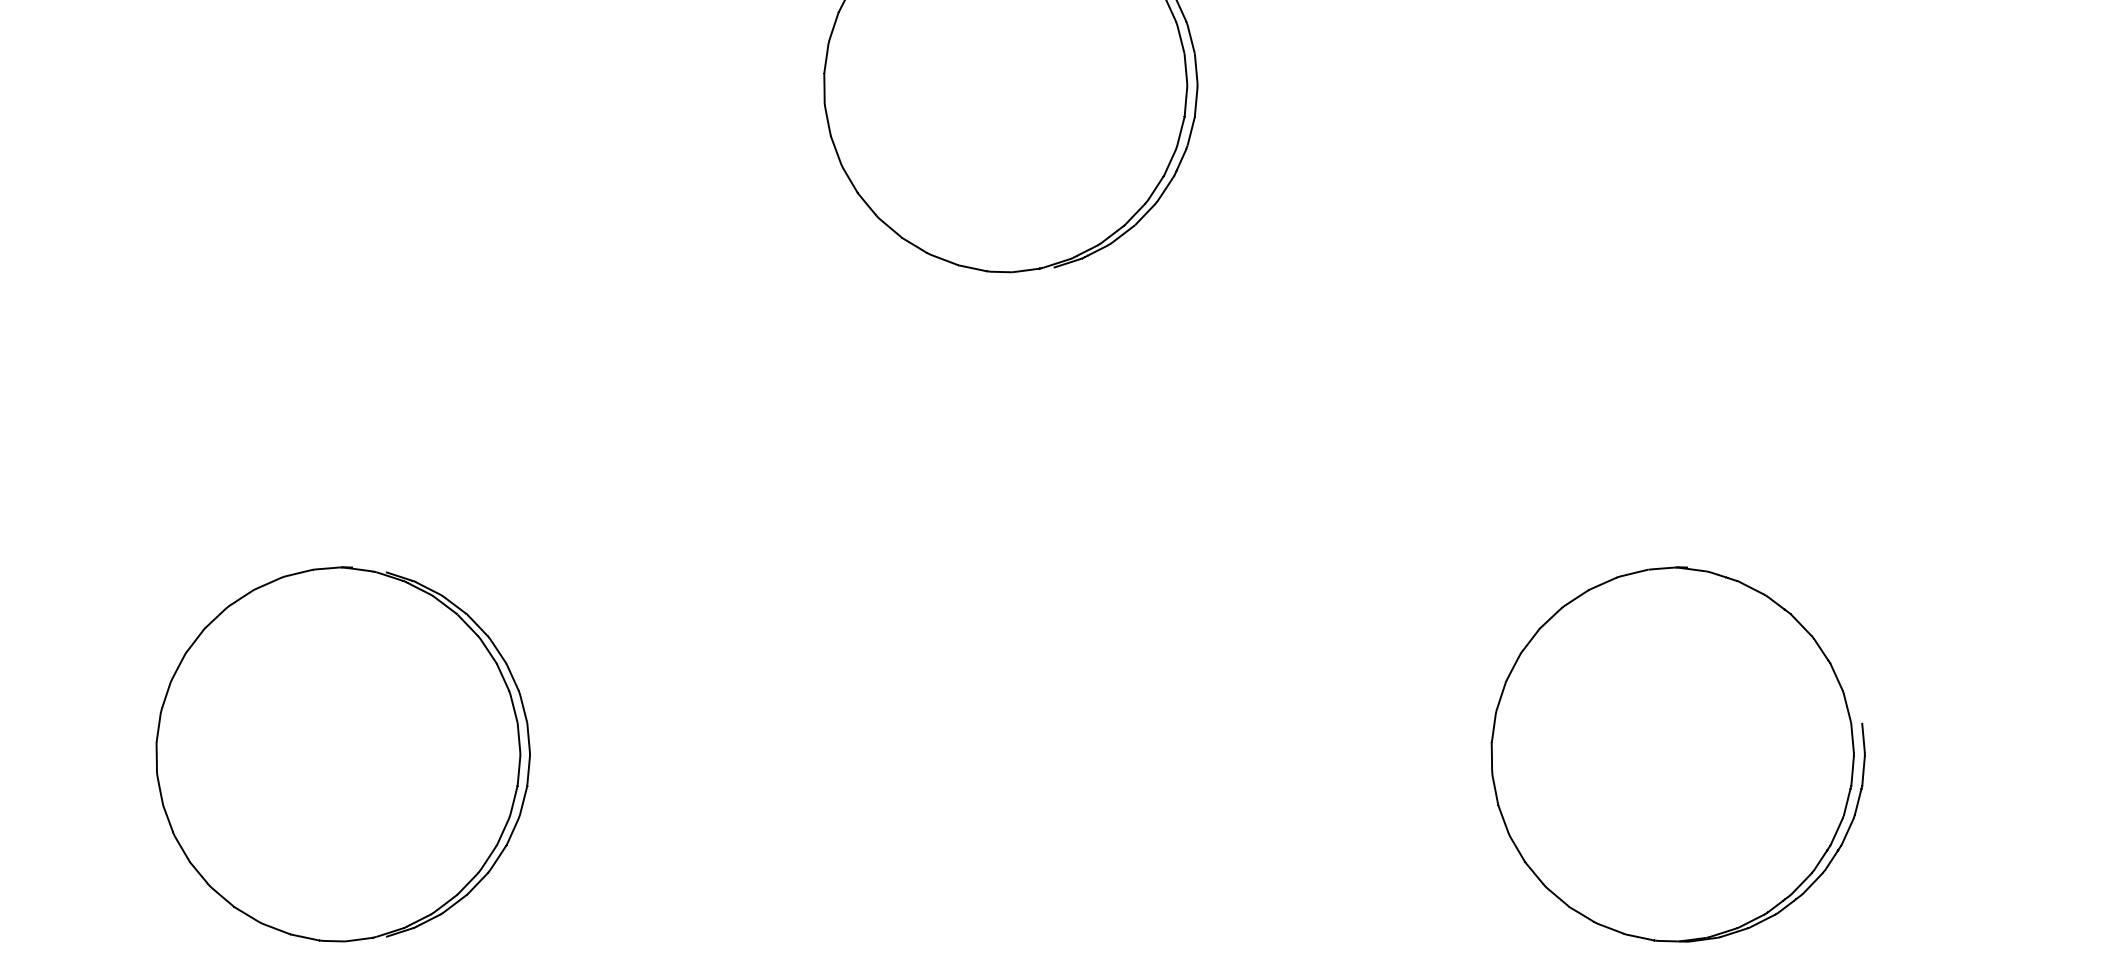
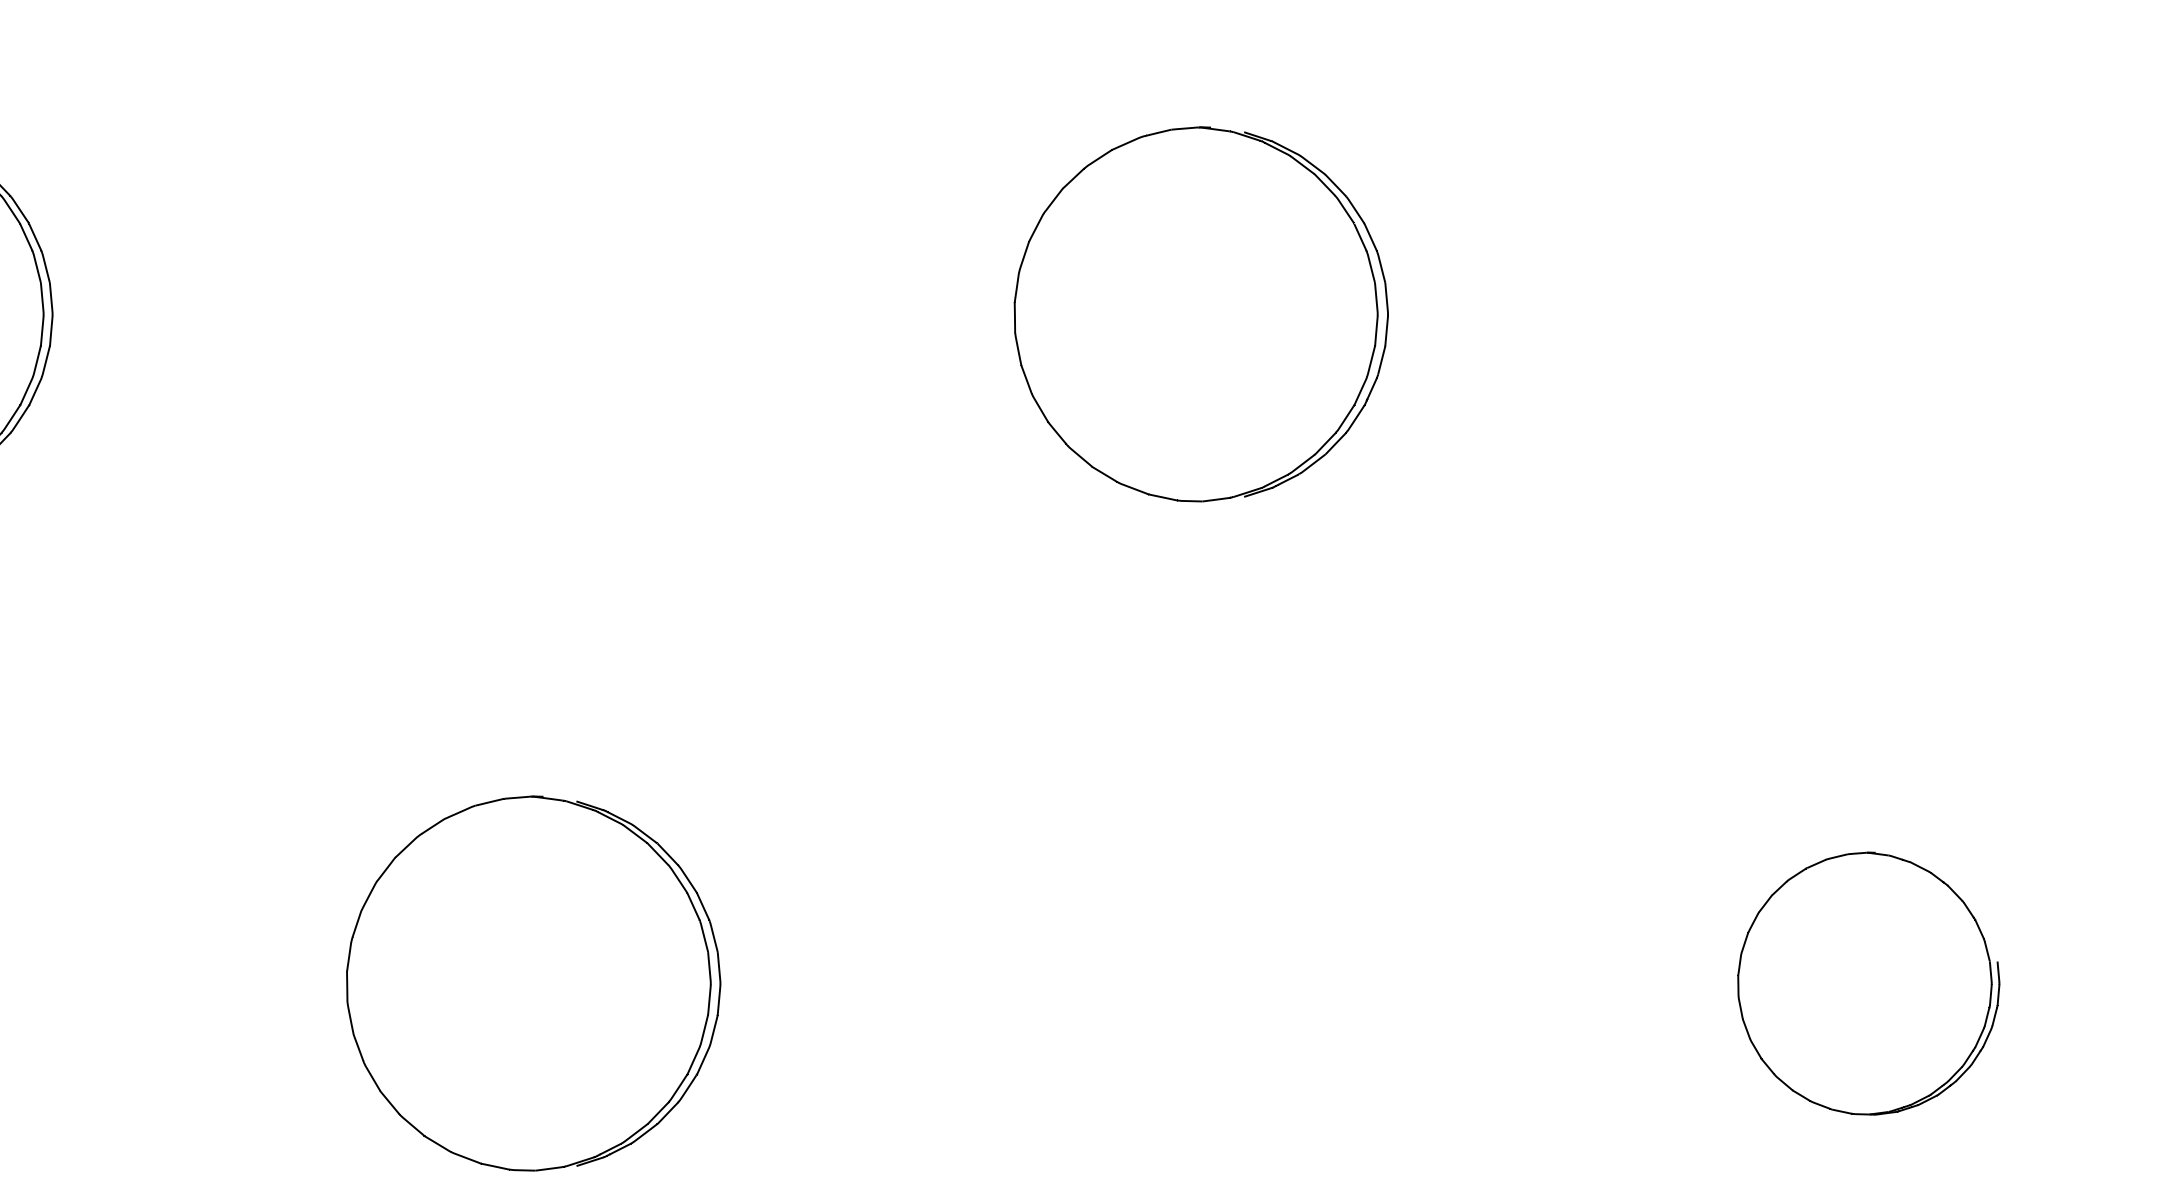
part: (1678, 754) -> (1868, 983), size x0.7

